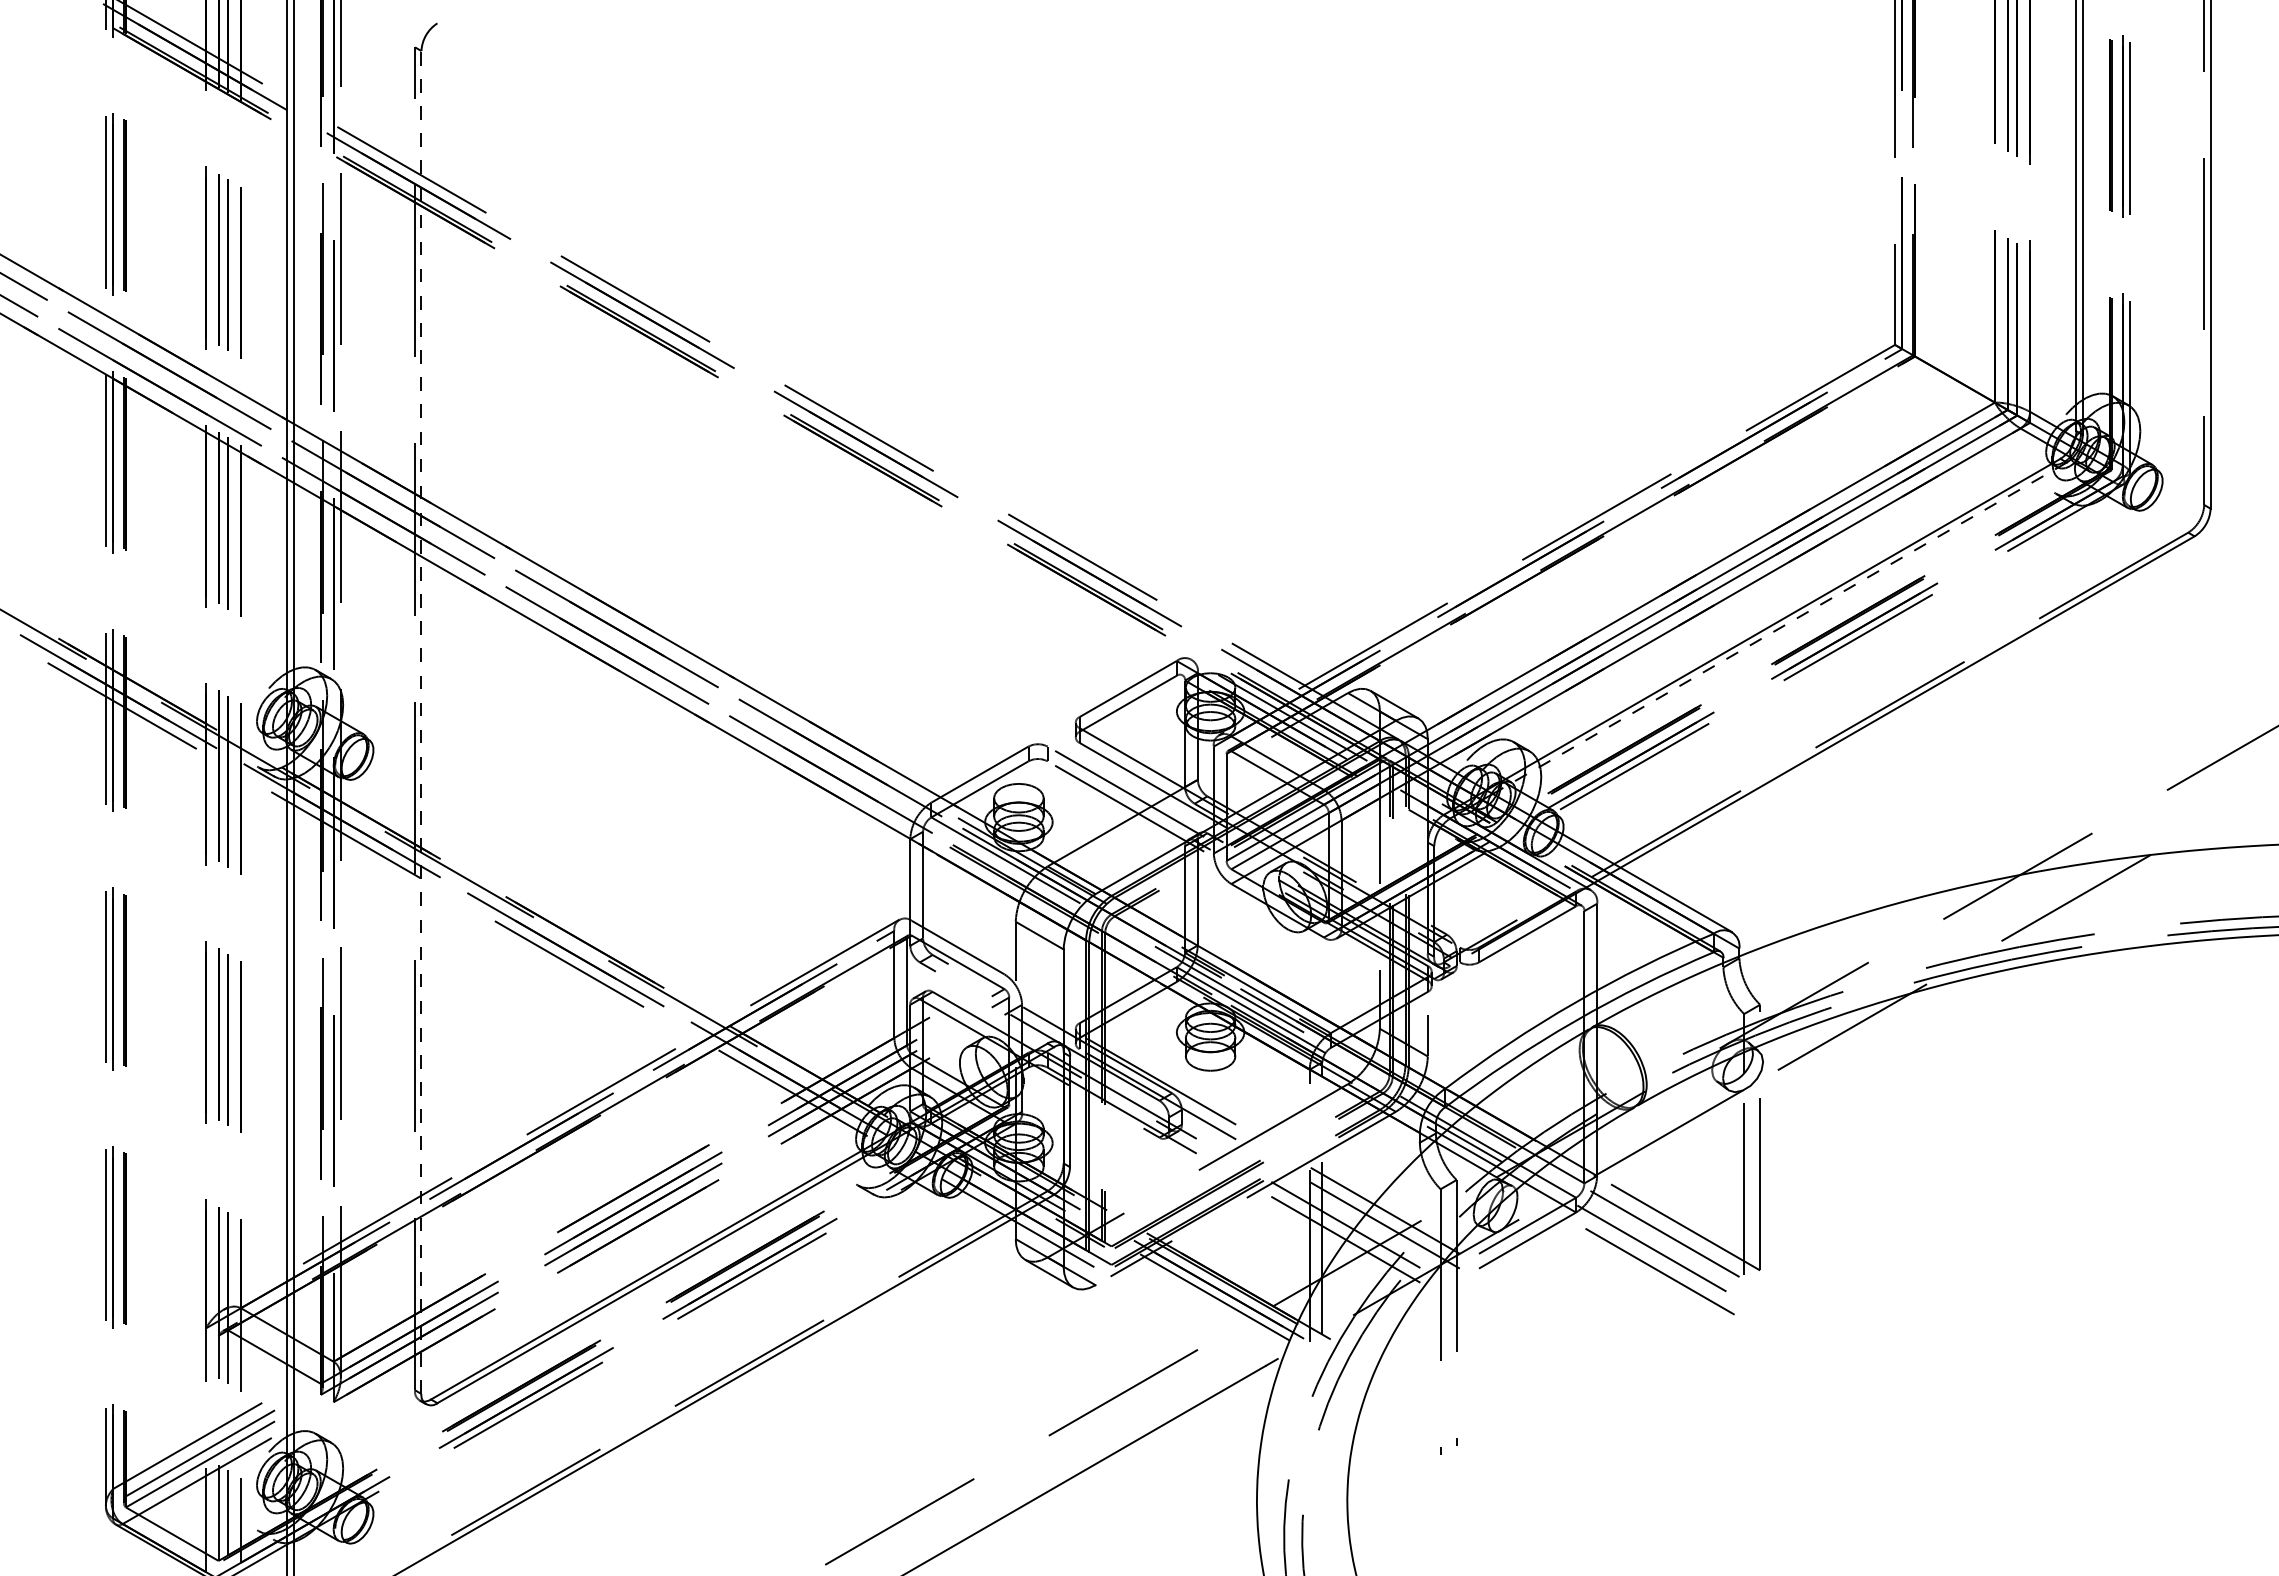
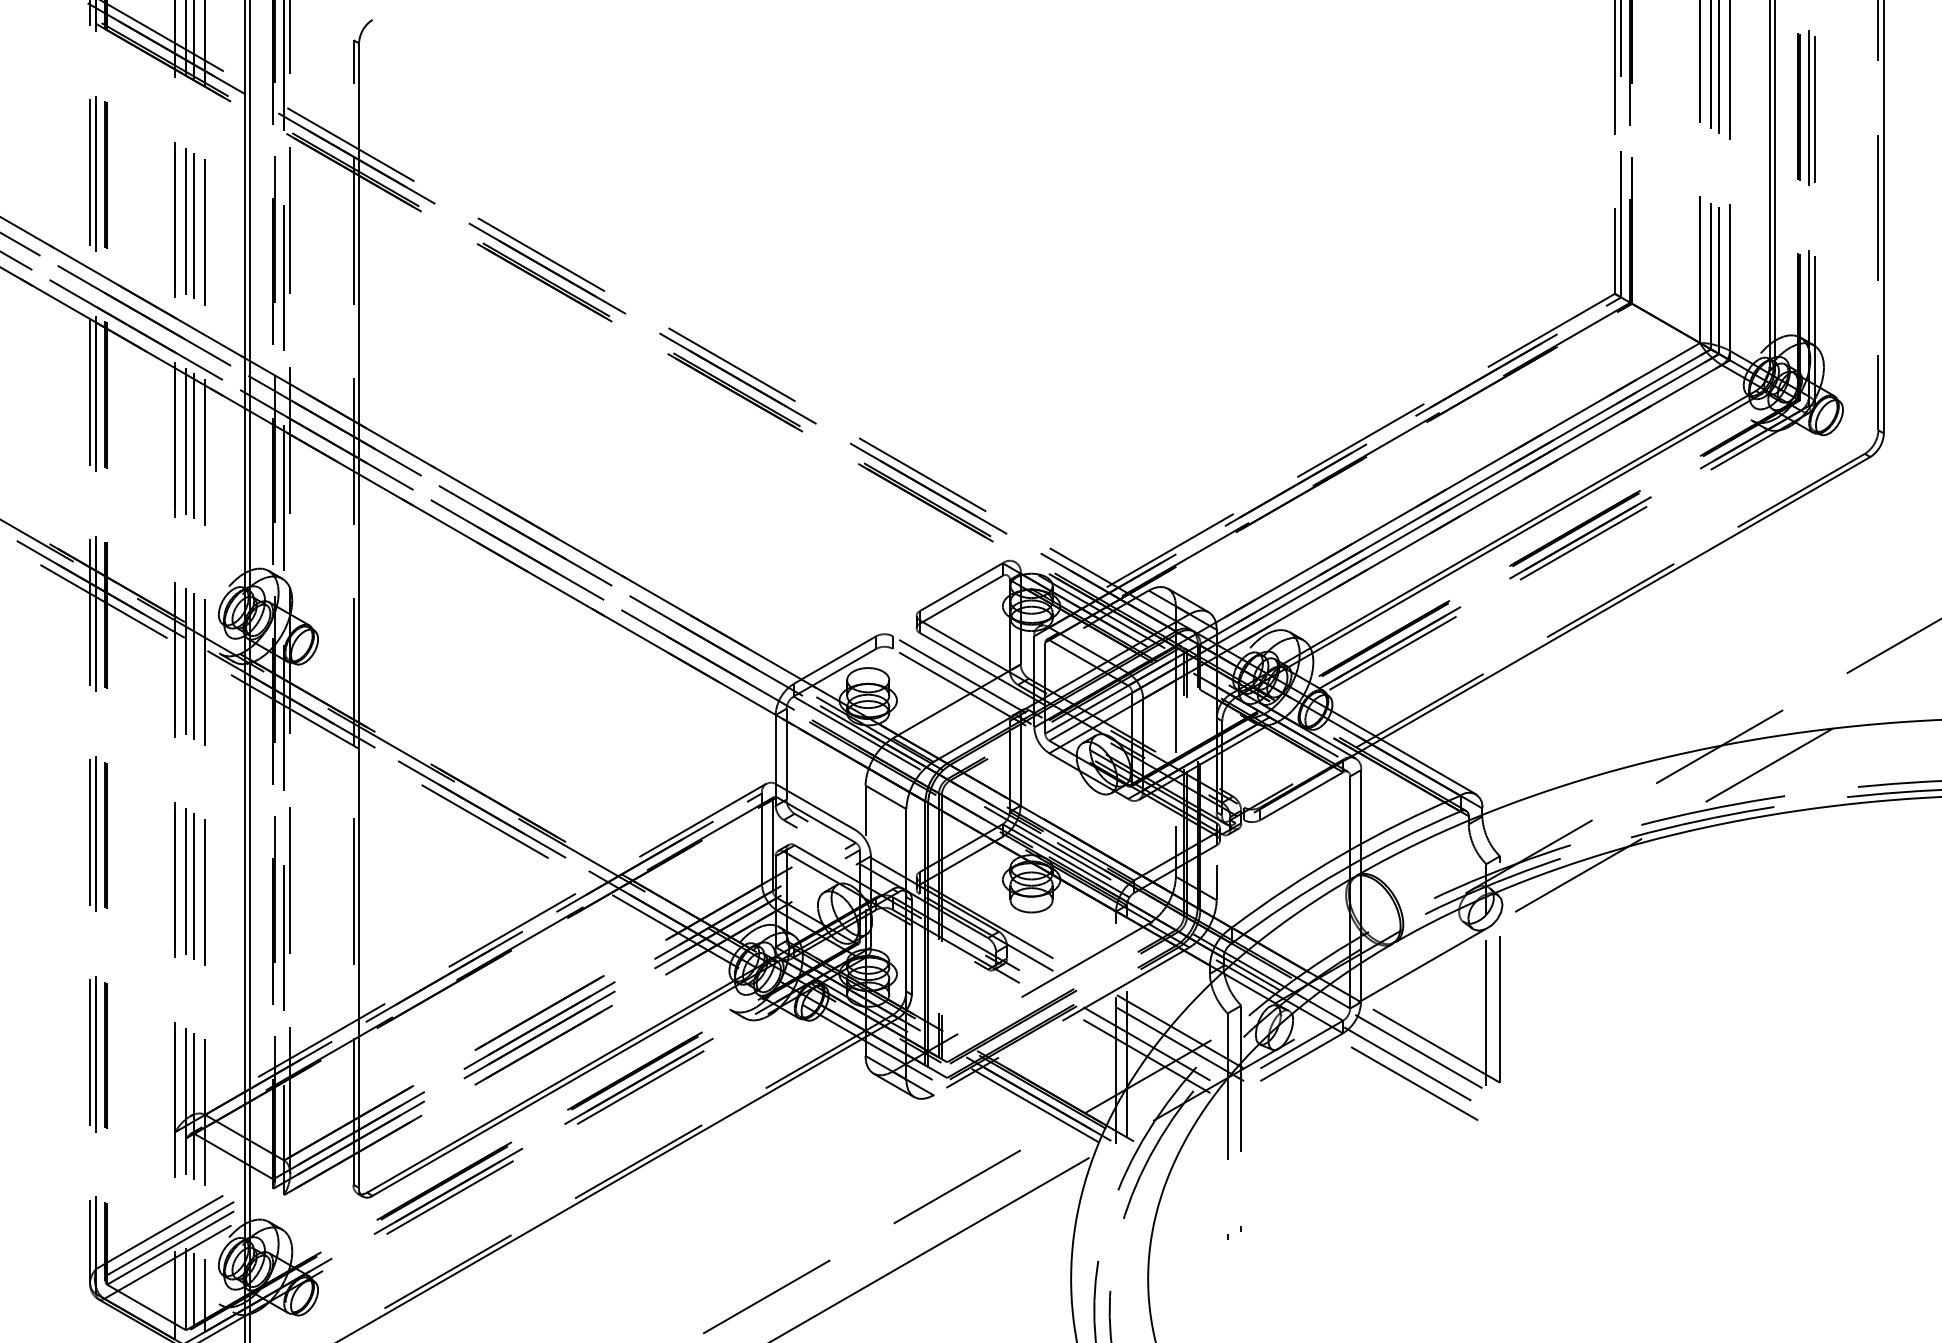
line: (1779, 628) -> (1516, 535), dashed -> solid
line: (421, 722) -> (359, 615), dashed -> solid

